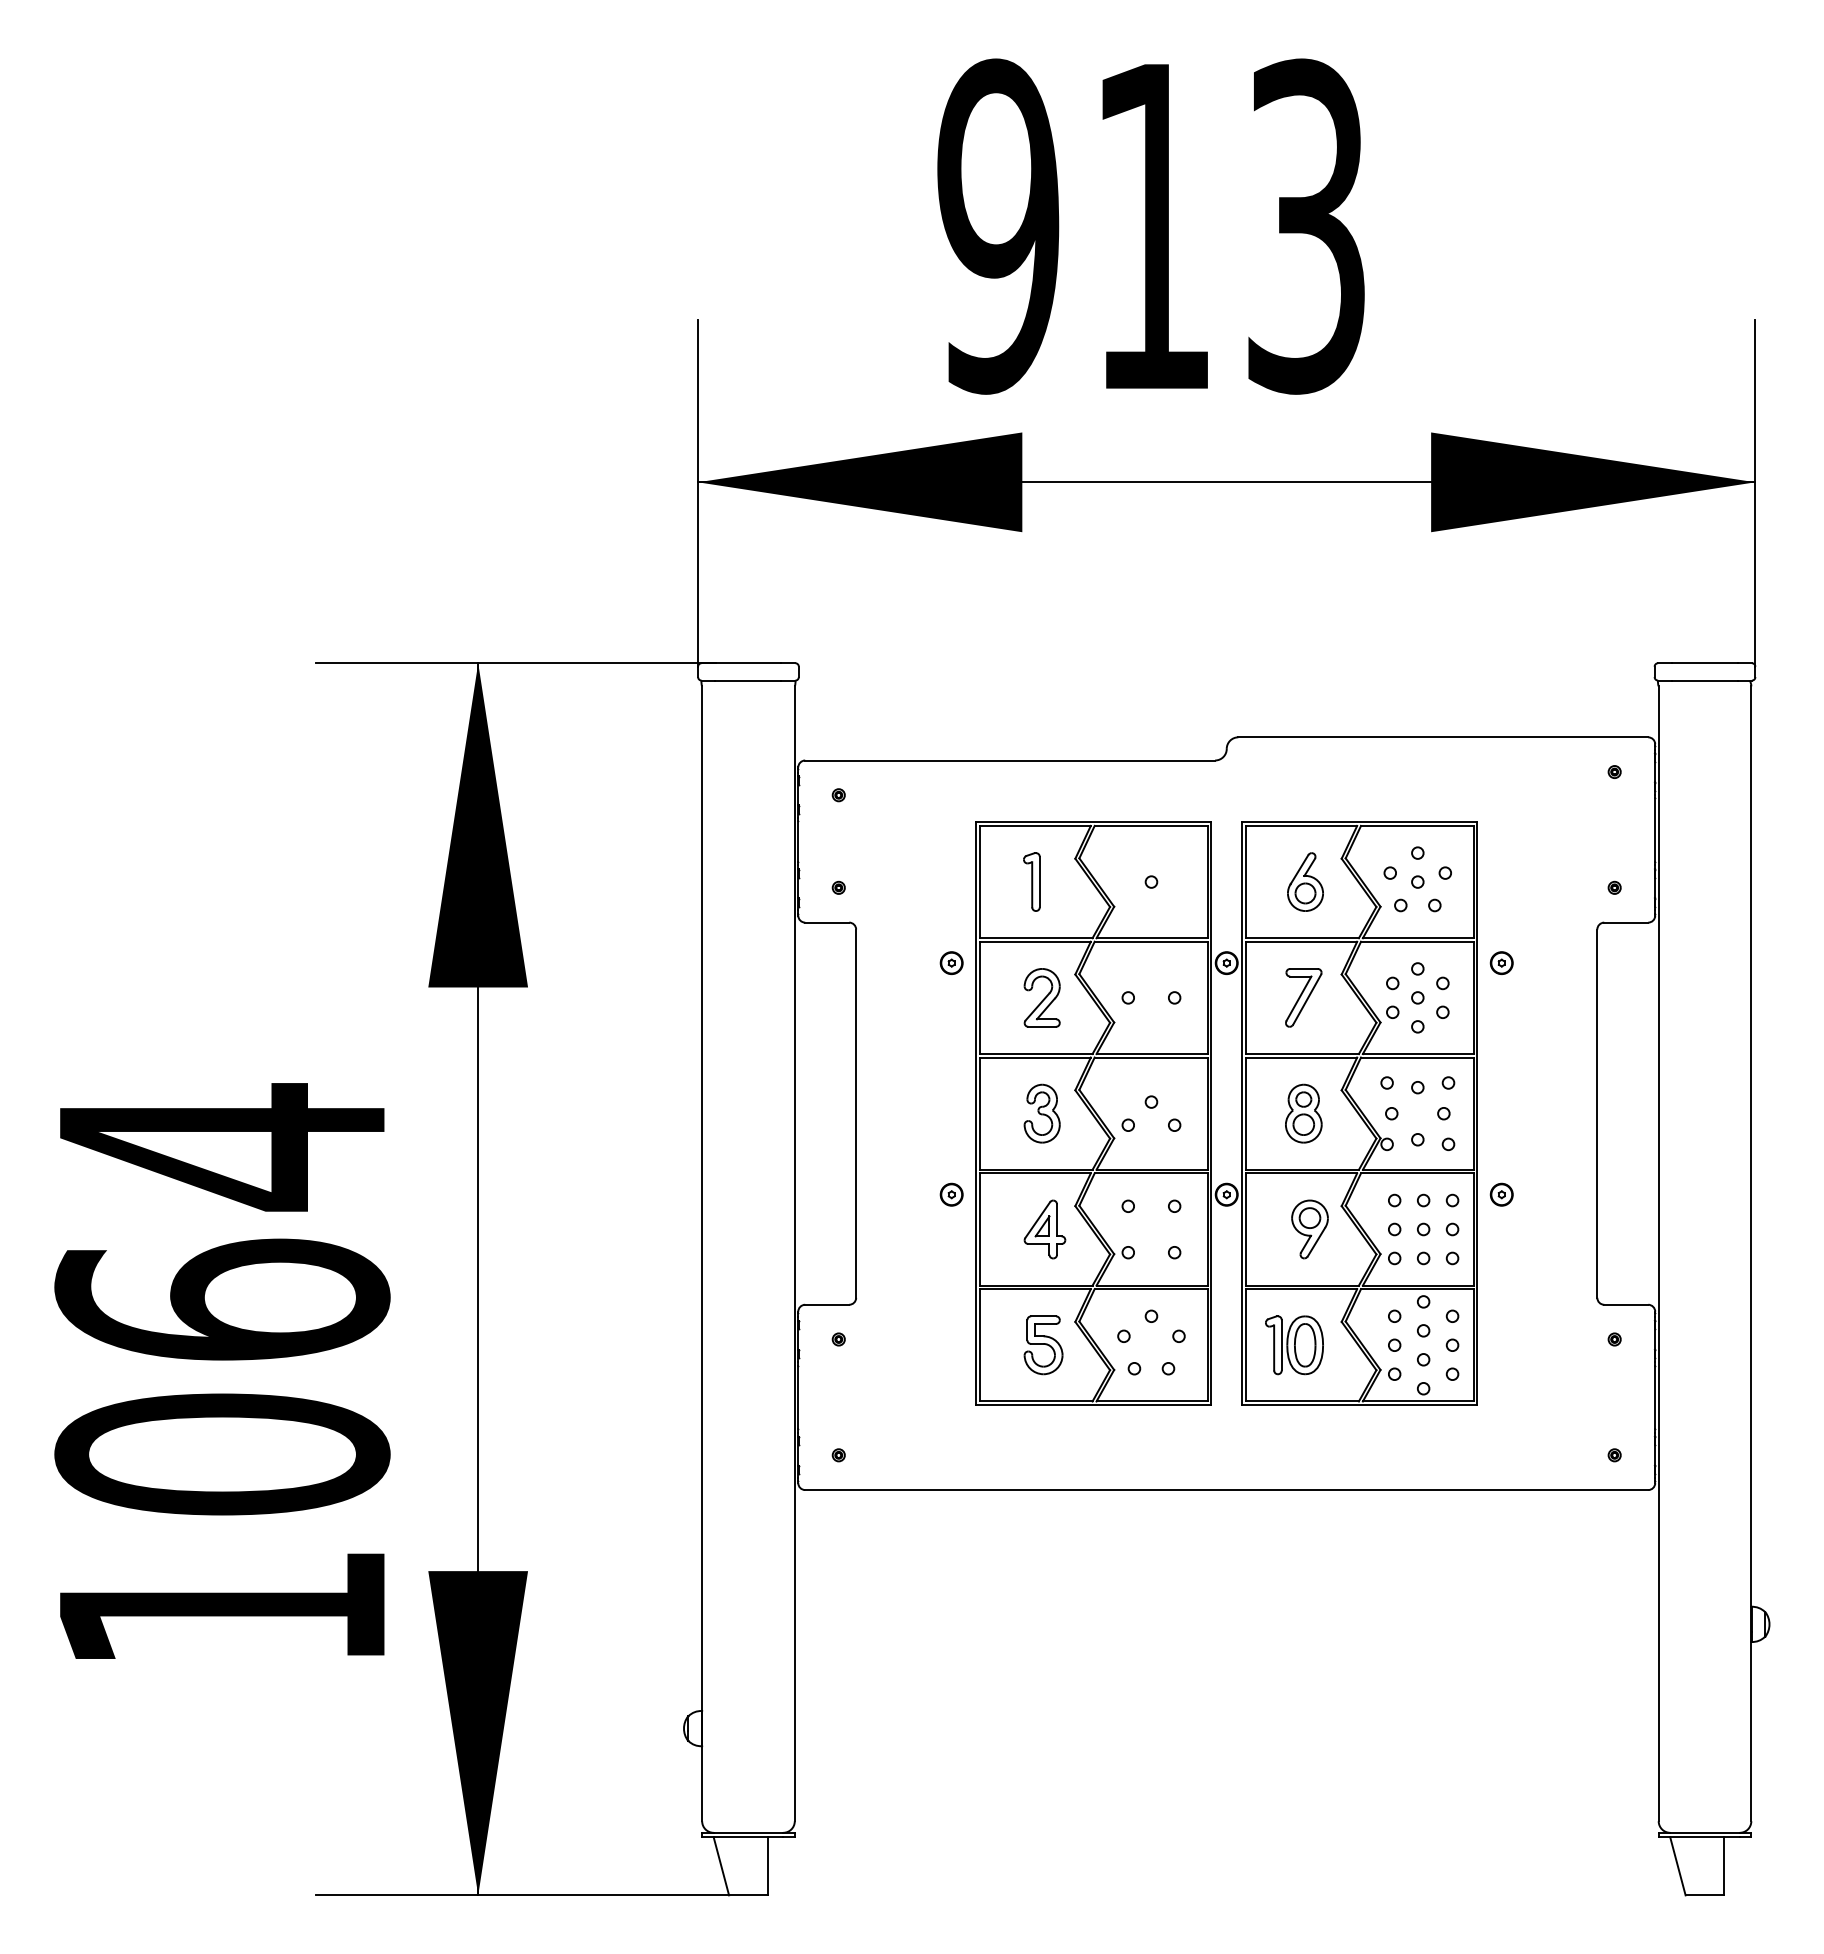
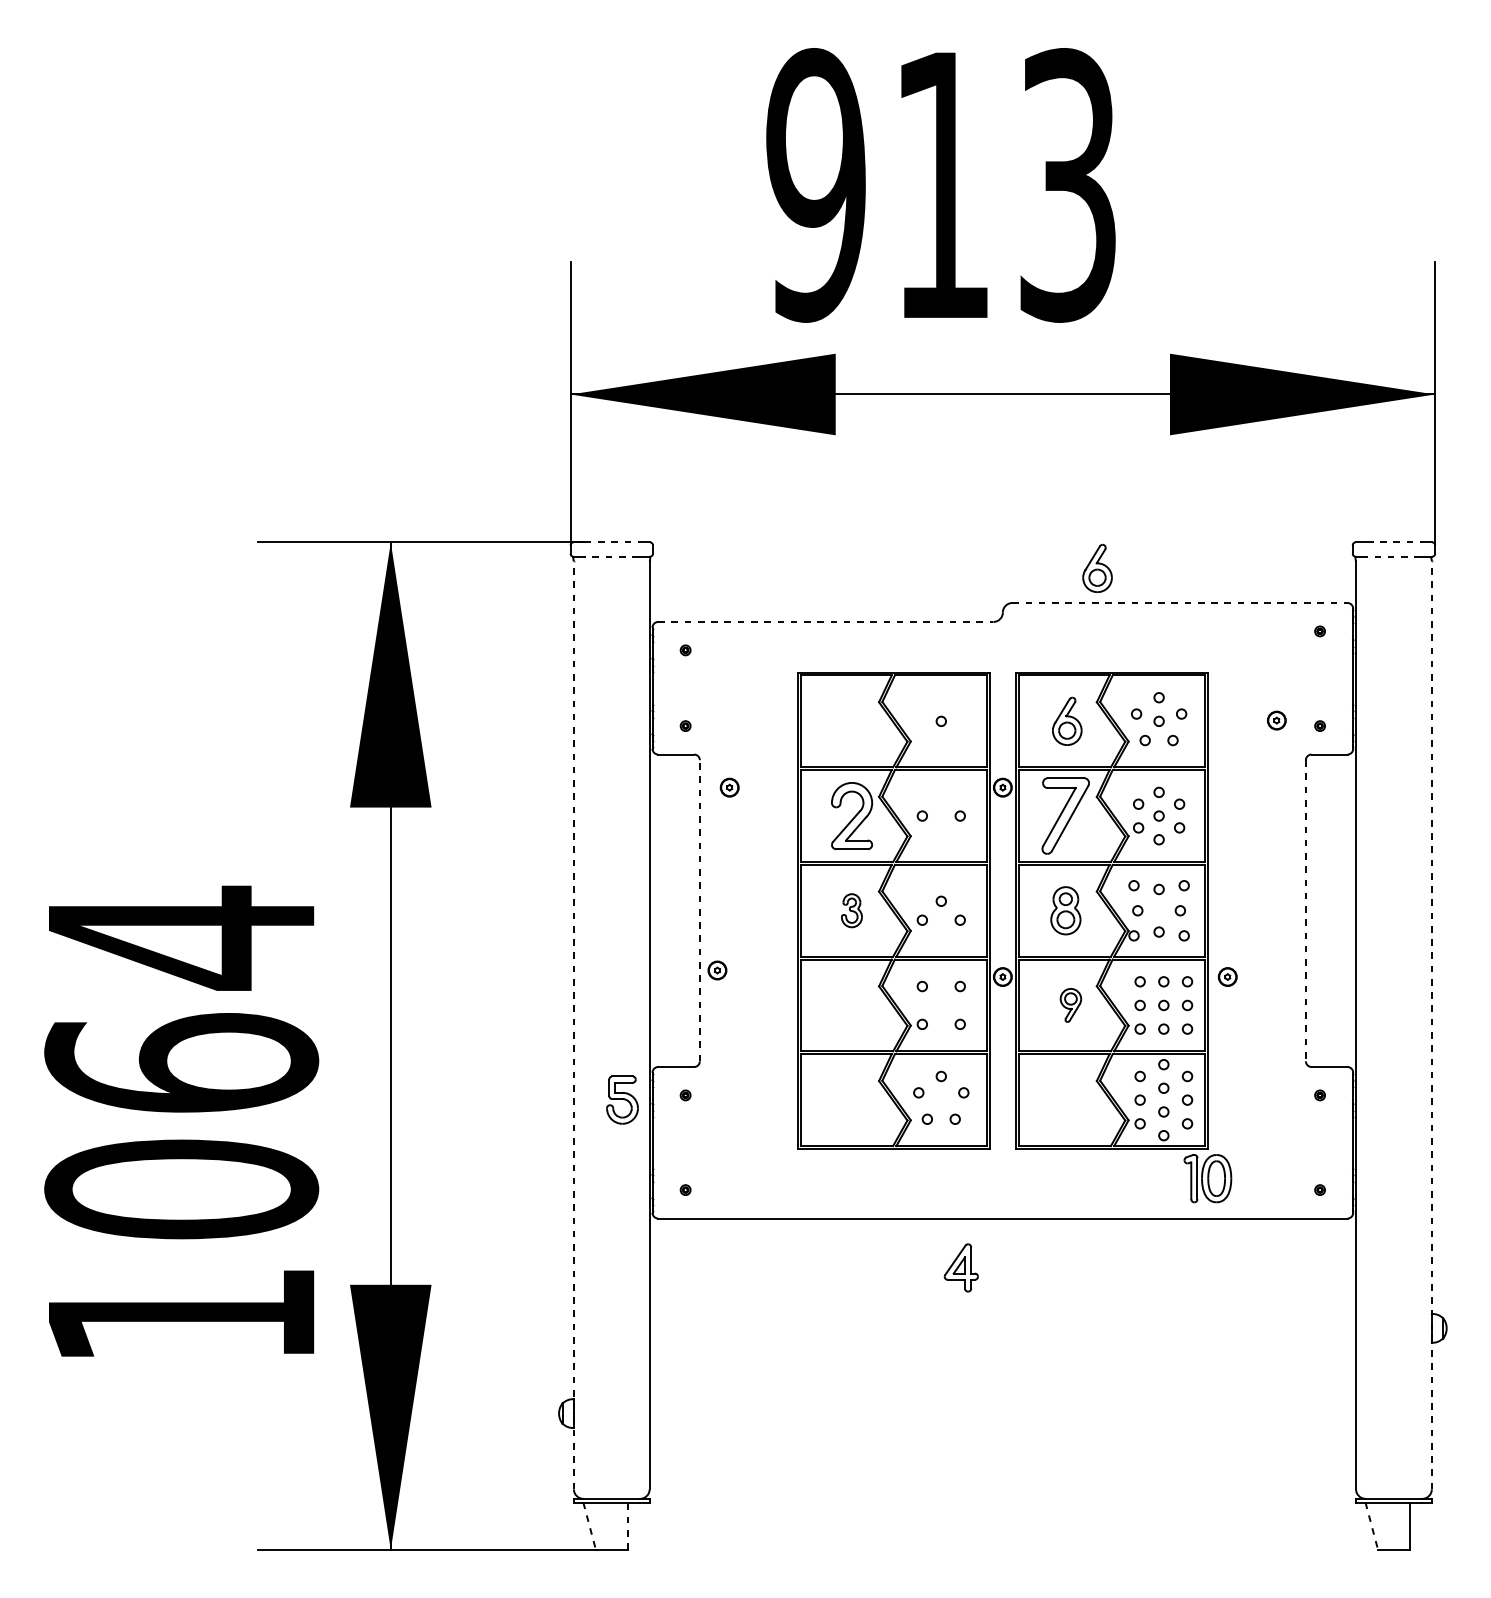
line: (748, 663) -> (611, 542), solid -> dashed
line: (1705, 663) -> (1394, 542), solid -> dashed
line: (747, 680) -> (610, 556), solid -> dashed
line: (1704, 680) -> (1393, 556), solid -> dashed
part: (1342, 694) -> (1097, 567), added
line: (1443, 737) -> (1180, 603), solid -> dashed
line: (1010, 760) -> (826, 621), solid -> dashed
part: (1031, 881) -> (843, 720), removed
part: (951, 962) -> (729, 787), moved
part: (1501, 962) -> (1276, 720), moved
part: (1041, 997) -> (851, 815), size x1.4
part: (1303, 997) -> (1065, 815), size x1.6
line: (856, 1113) -> (700, 910), solid -> dashed
part: (1041, 1113) -> (851, 910), size x0.7
line: (1597, 1114) -> (1306, 911), solid -> dashed
part: (951, 1194) -> (717, 970), moved
part: (1044, 1229) -> (960, 1267), moved
part: (1309, 1229) -> (1070, 1005), size x0.7
line: (702, 1253) -> (574, 1025), solid -> dashed
line: (1751, 1253) -> (1431, 1025), solid -> dashed
part: (1043, 1345) -> (622, 1100), moved
part: (1294, 1345) -> (1207, 1178), moved
line: (721, 1866) -> (589, 1526), solid -> dashed
line: (767, 1866) -> (627, 1526), solid -> dashed
line: (1677, 1866) -> (1371, 1526), solid -> dashed

